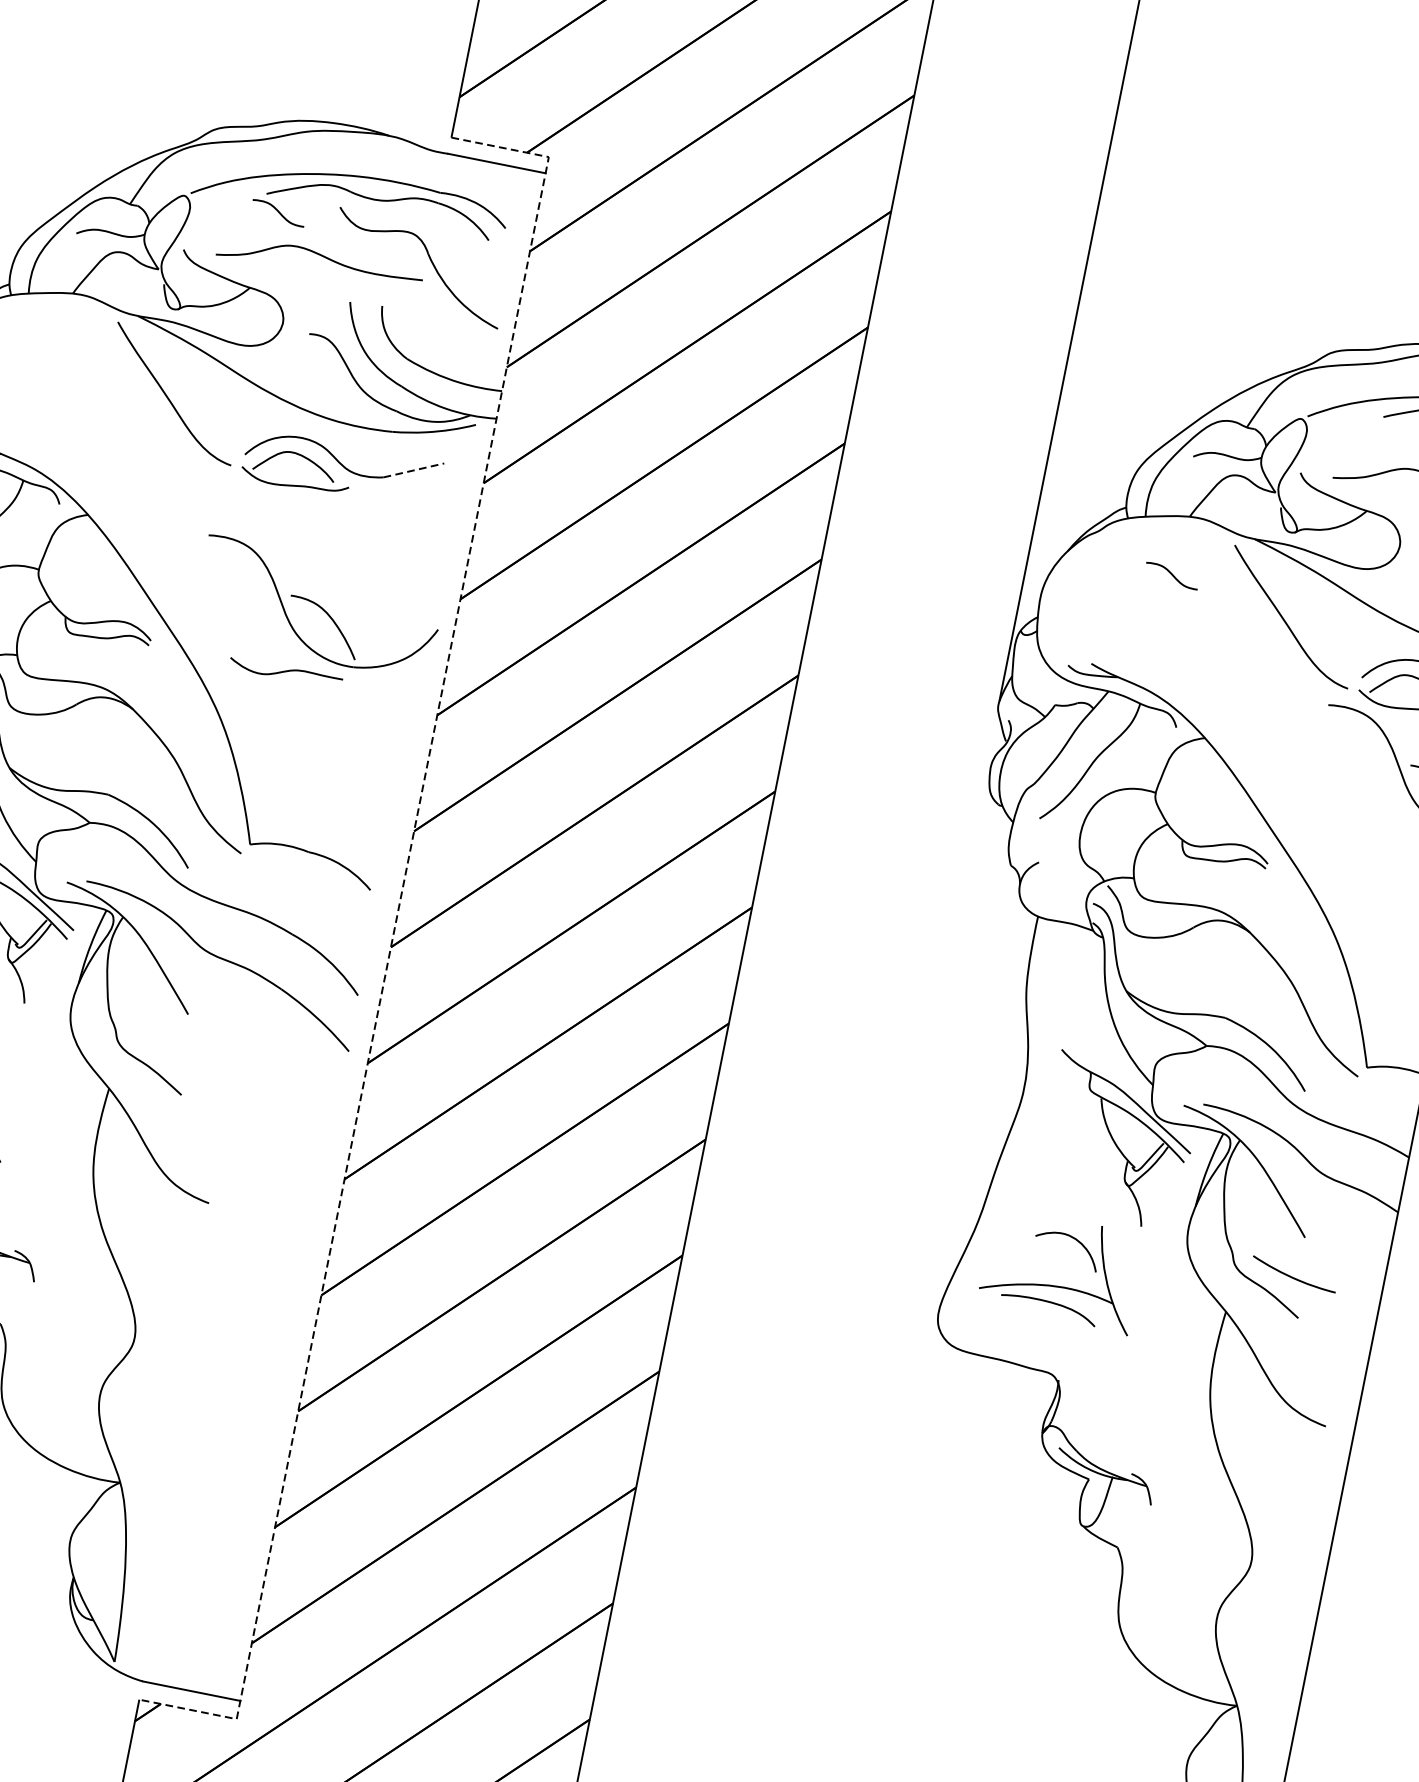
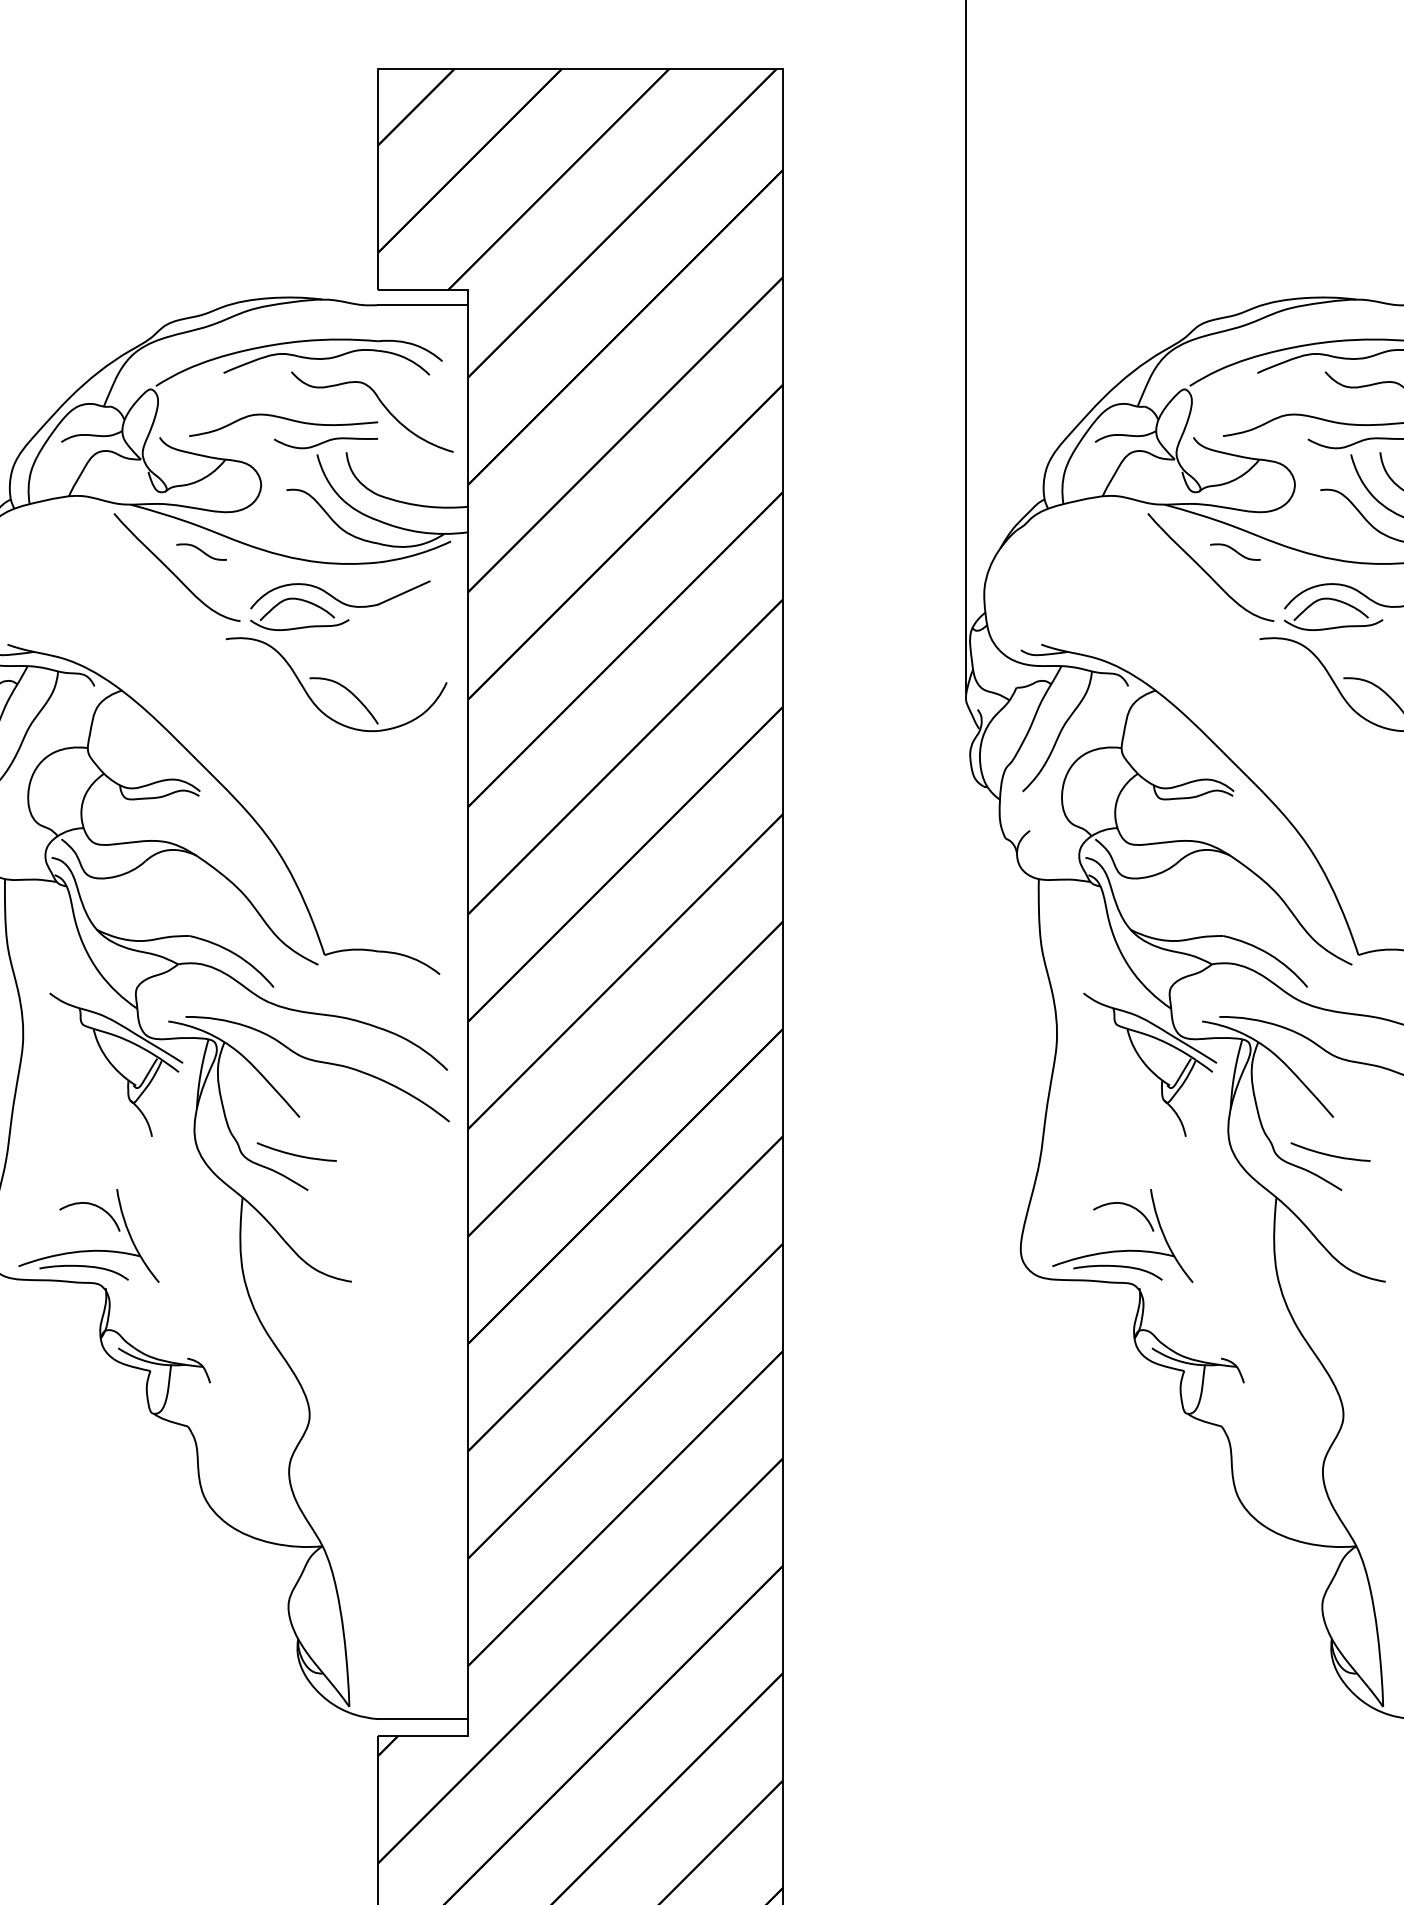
curve: (278, 212) -> (201, 551), moved
line: (414, 469) -> (404, 592), dashed -> solid
curve: (1172, 575) -> (1235, 551), moved
part: (318, 608) -> (336, 684), moved
curve: (286, 672) -> (326, 442), moved
line: (392, 938) -> (468, 1013), dashed -> solid
curve: (176, 1053) -> (296, 1154), added
part: (1063, 1286) -> (1127, 1249), moved

